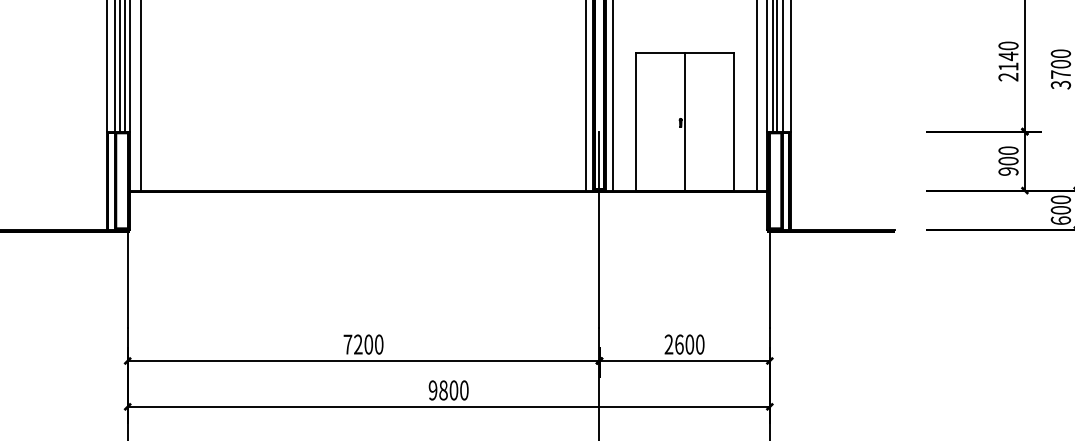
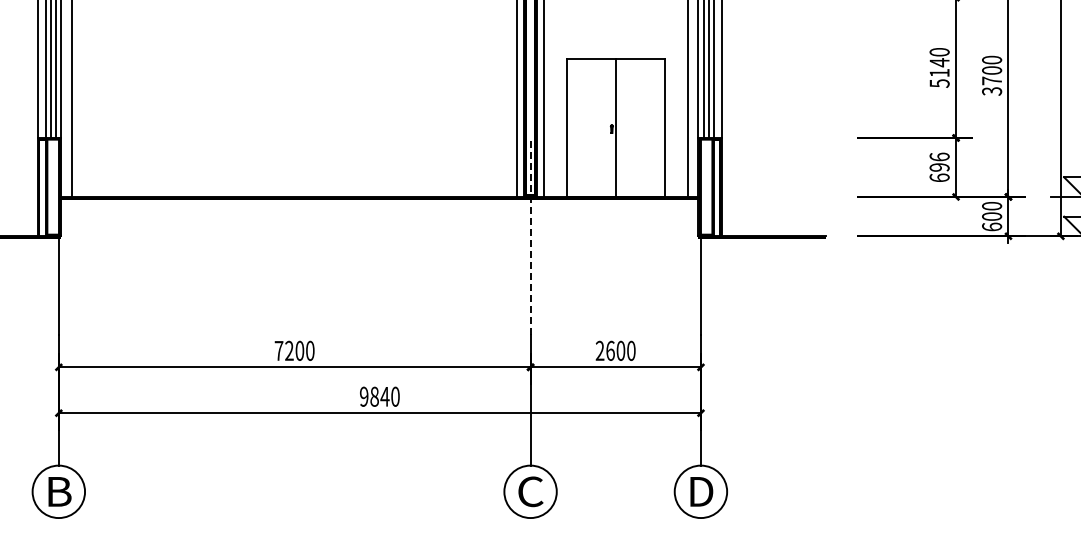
text: (1008, 77) -> (939, 83), 2140 -> 5140
text: (1008, 161) -> (939, 167), 900 -> 696
line: (599, 229) -> (530, 235), solid -> dashed
text: (453, 390) -> (384, 396), 9800 -> 9840

